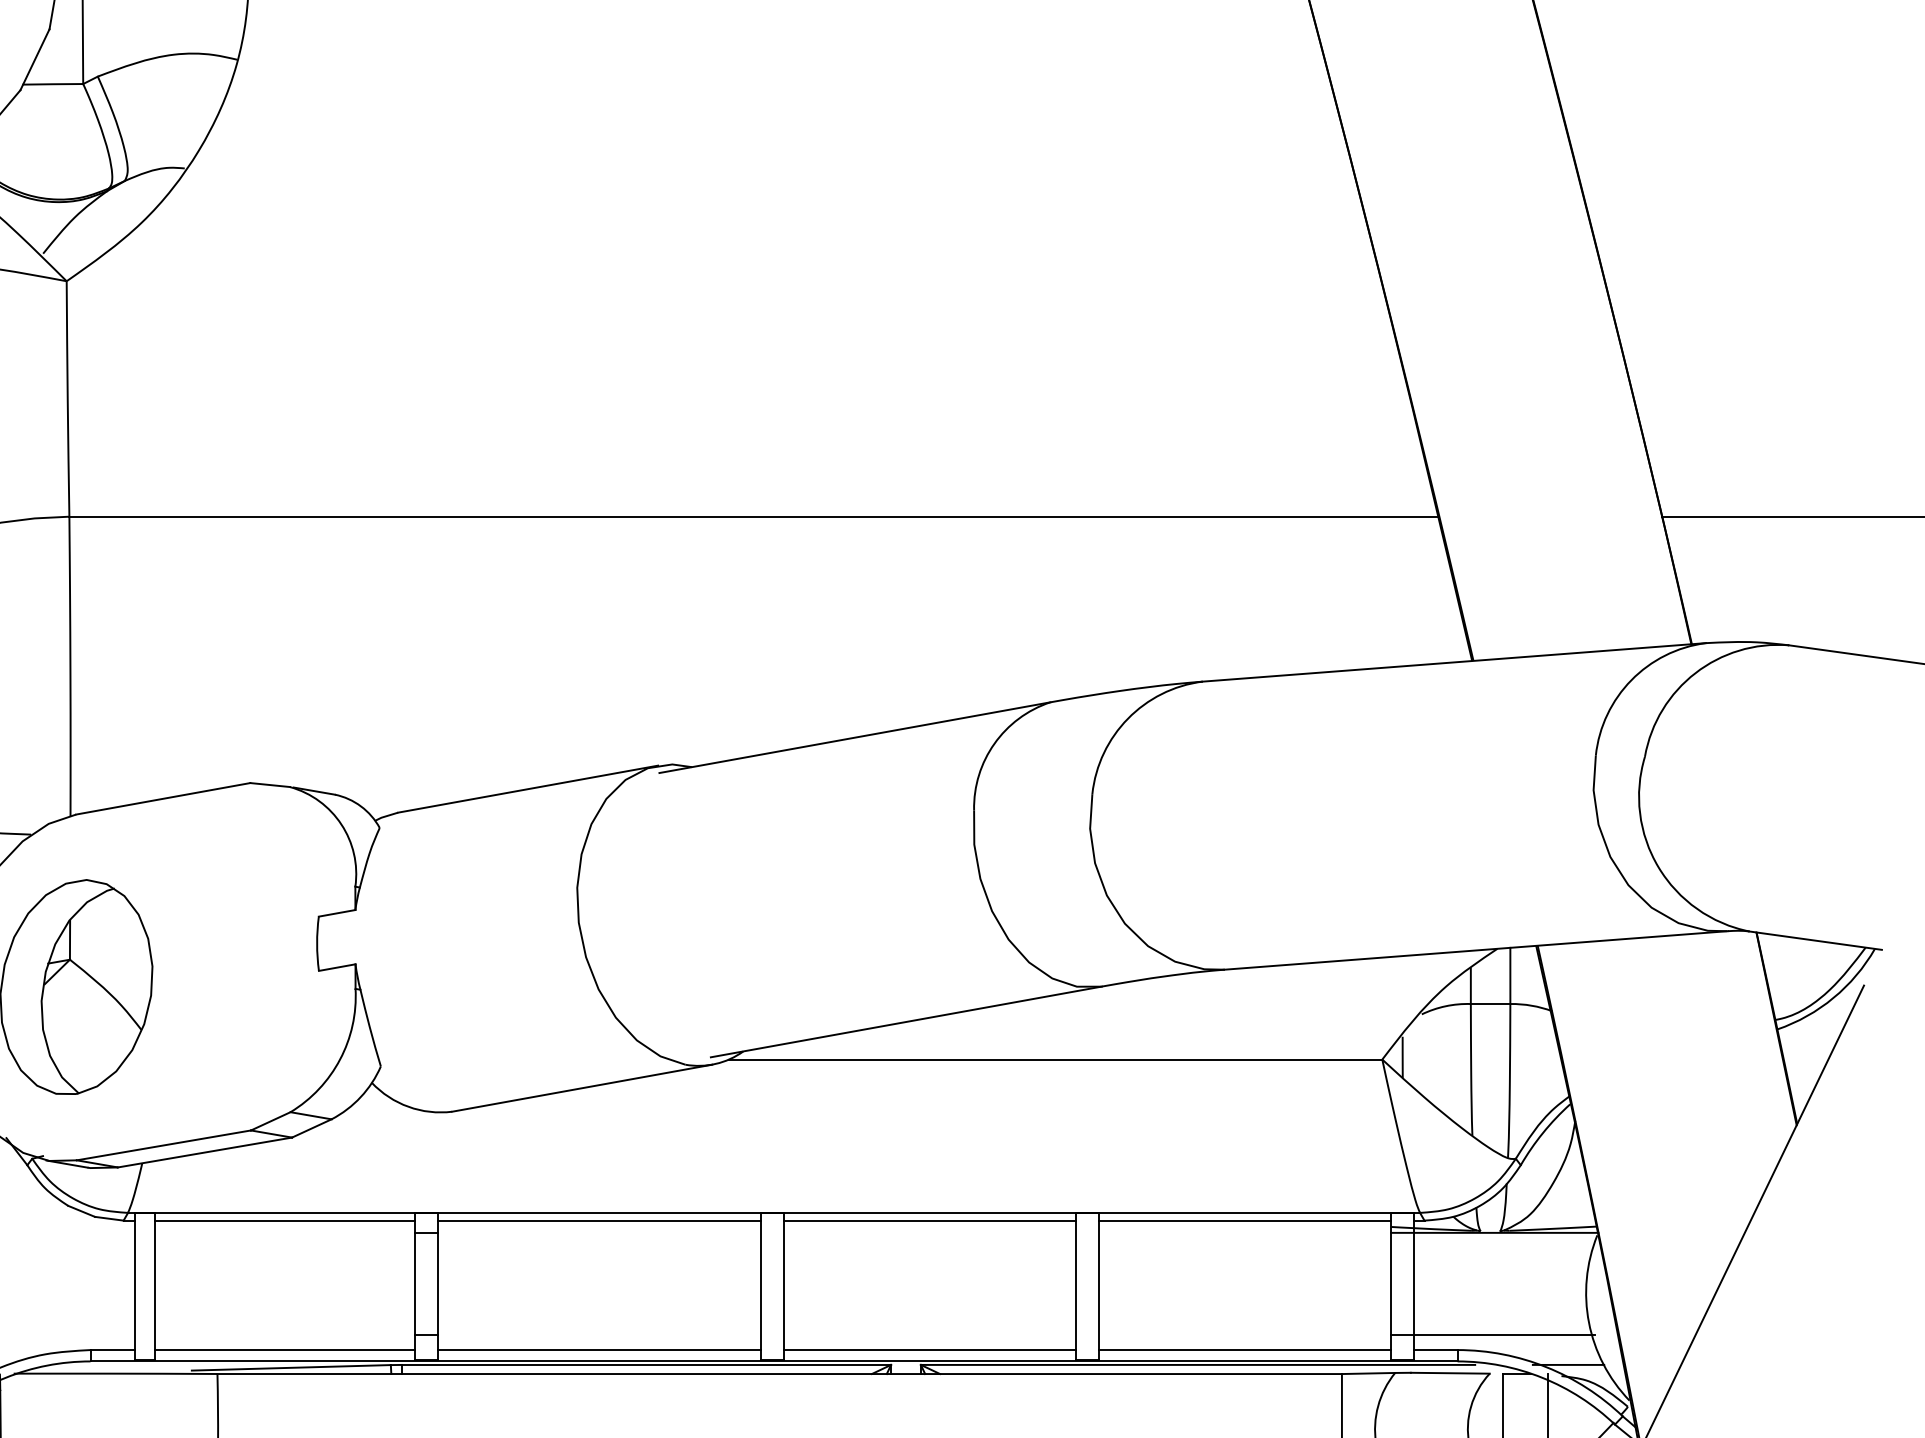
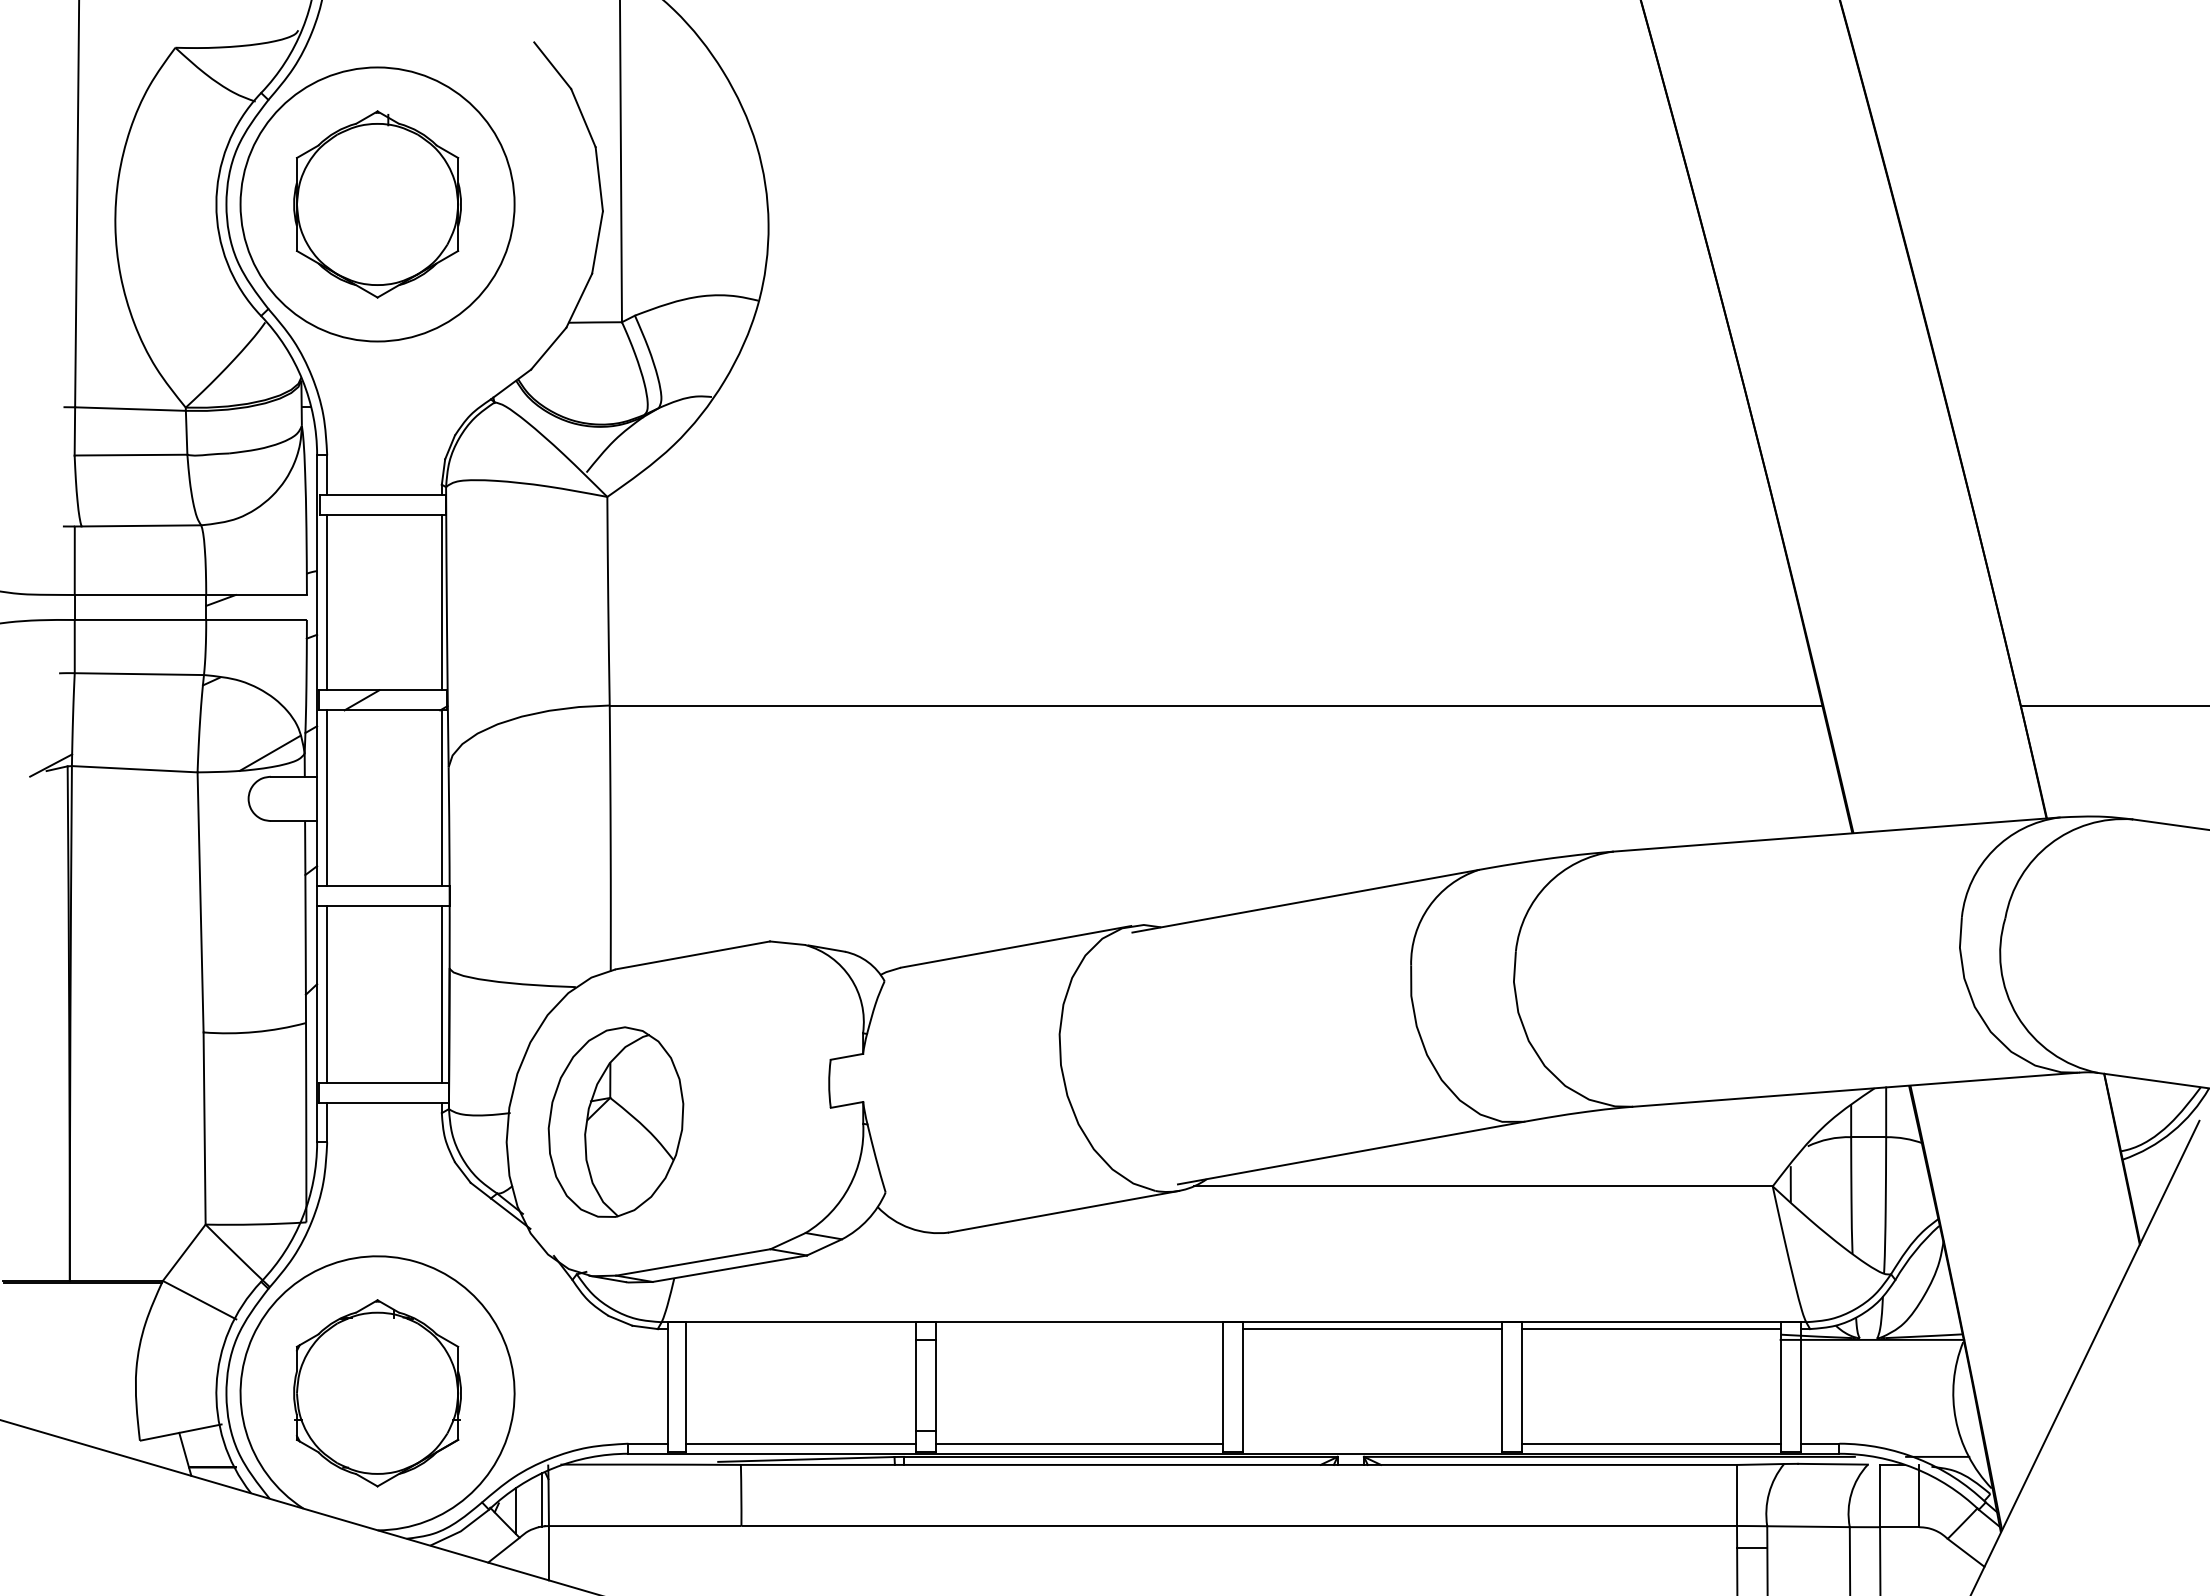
line: (284, 1221) -> (800, 1329), removed
line: (599, 1221) -> (1079, 1329), removed
line: (1492, 1335) -> (1870, 1430), removed
line: (929, 1349) -> (1371, 1443), removed

